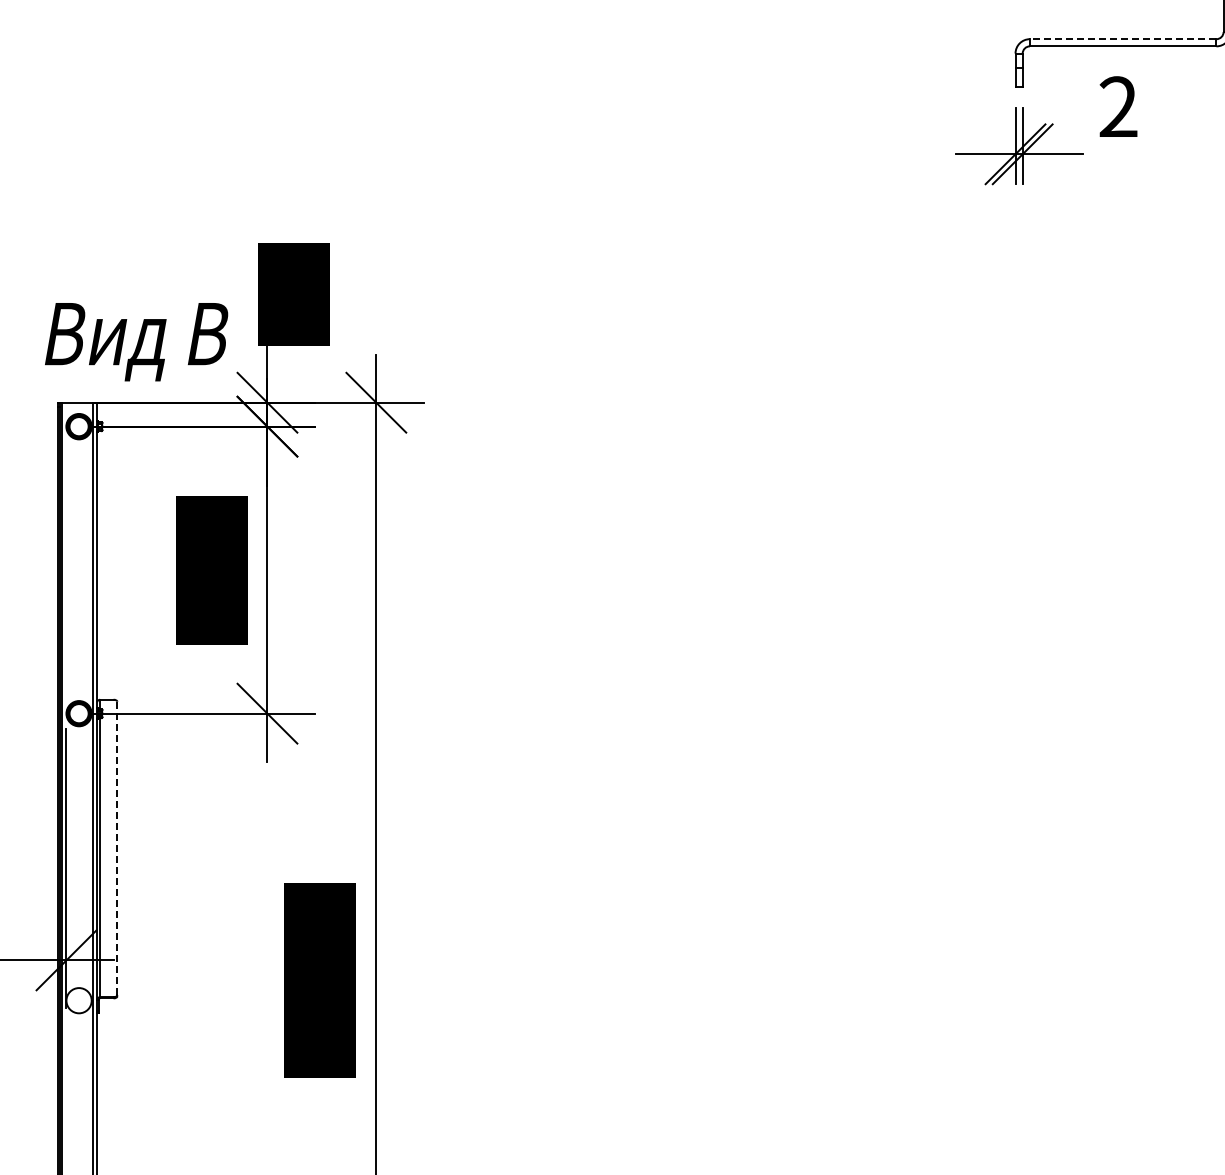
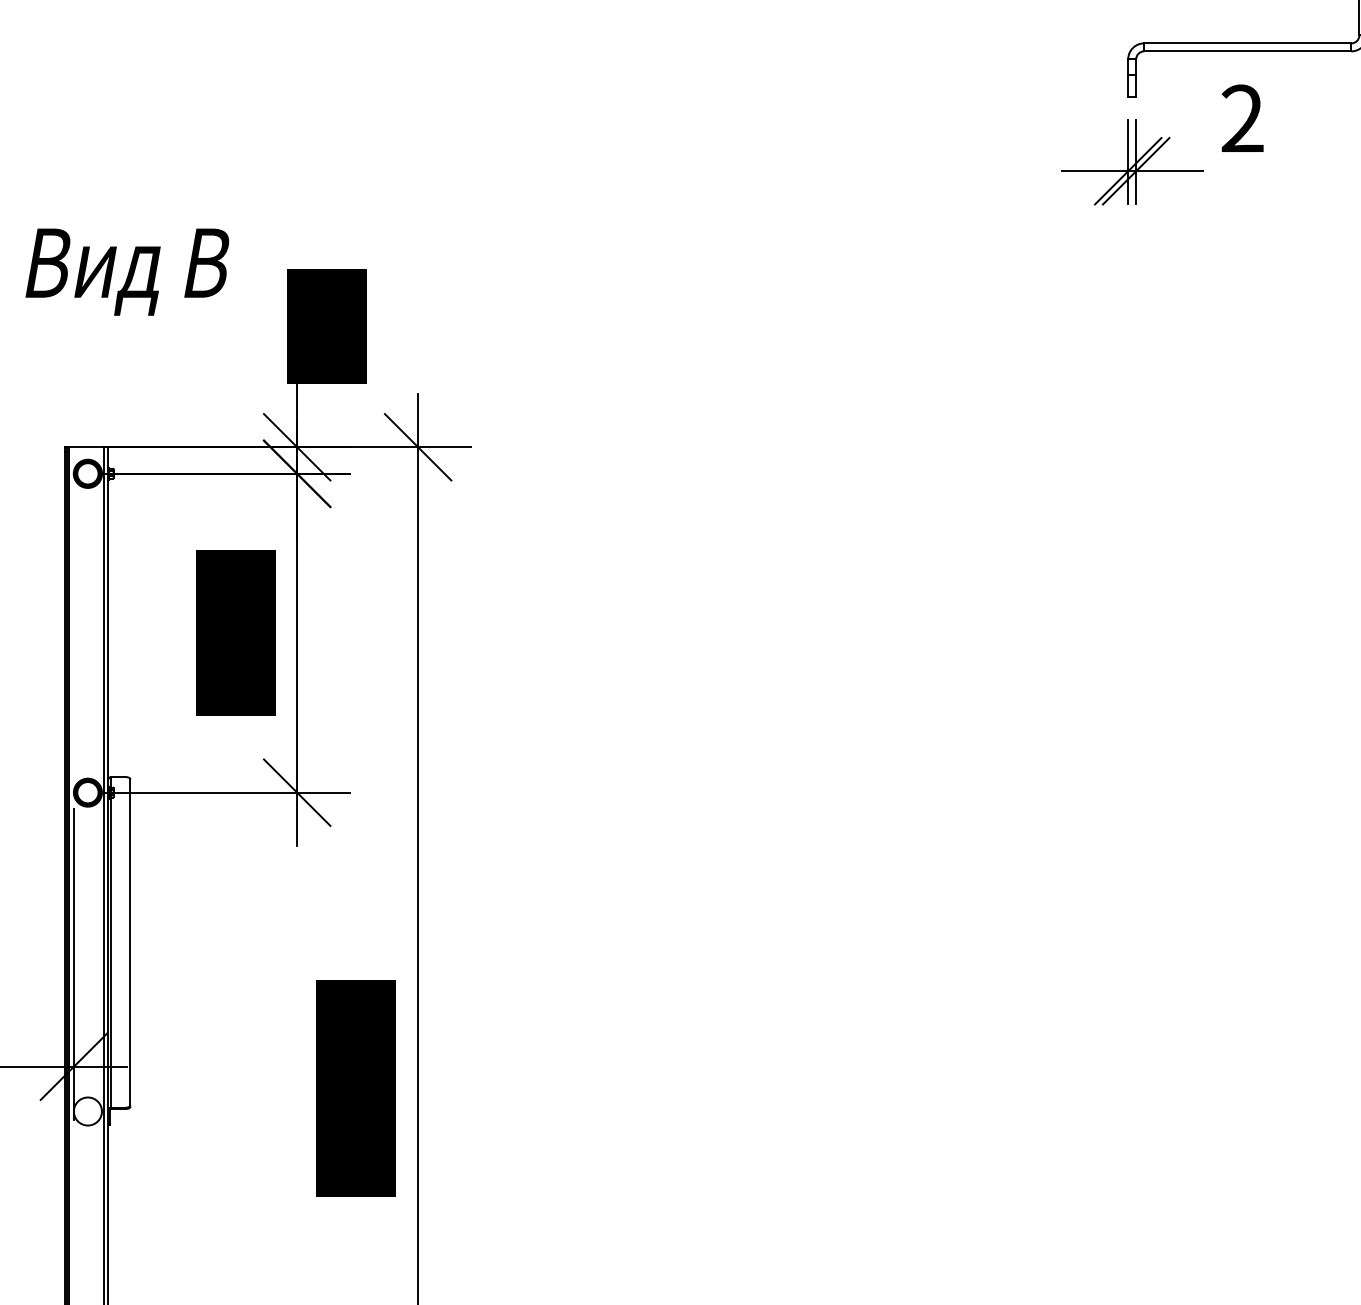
line: (1122, 39) -> (1247, 43), dashed -> solid
text: (136, 342) -> (127, 272), moved
line: (117, 848) -> (130, 942), dashed -> solid

